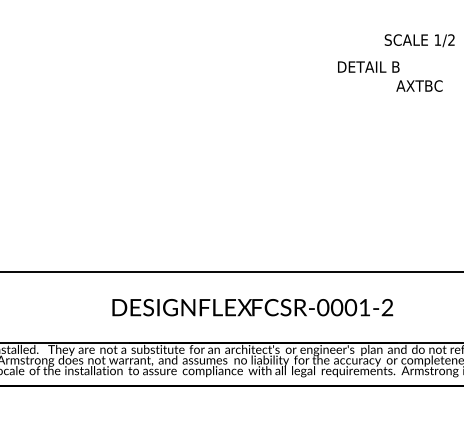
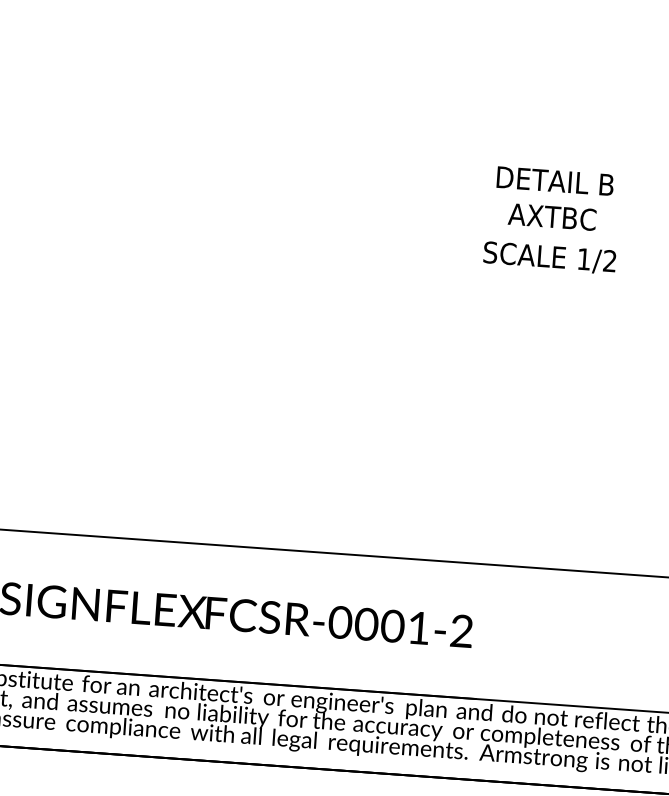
text: (419, 40) -> (549, 257), moved
text: (368, 66) -> (554, 180), moved

